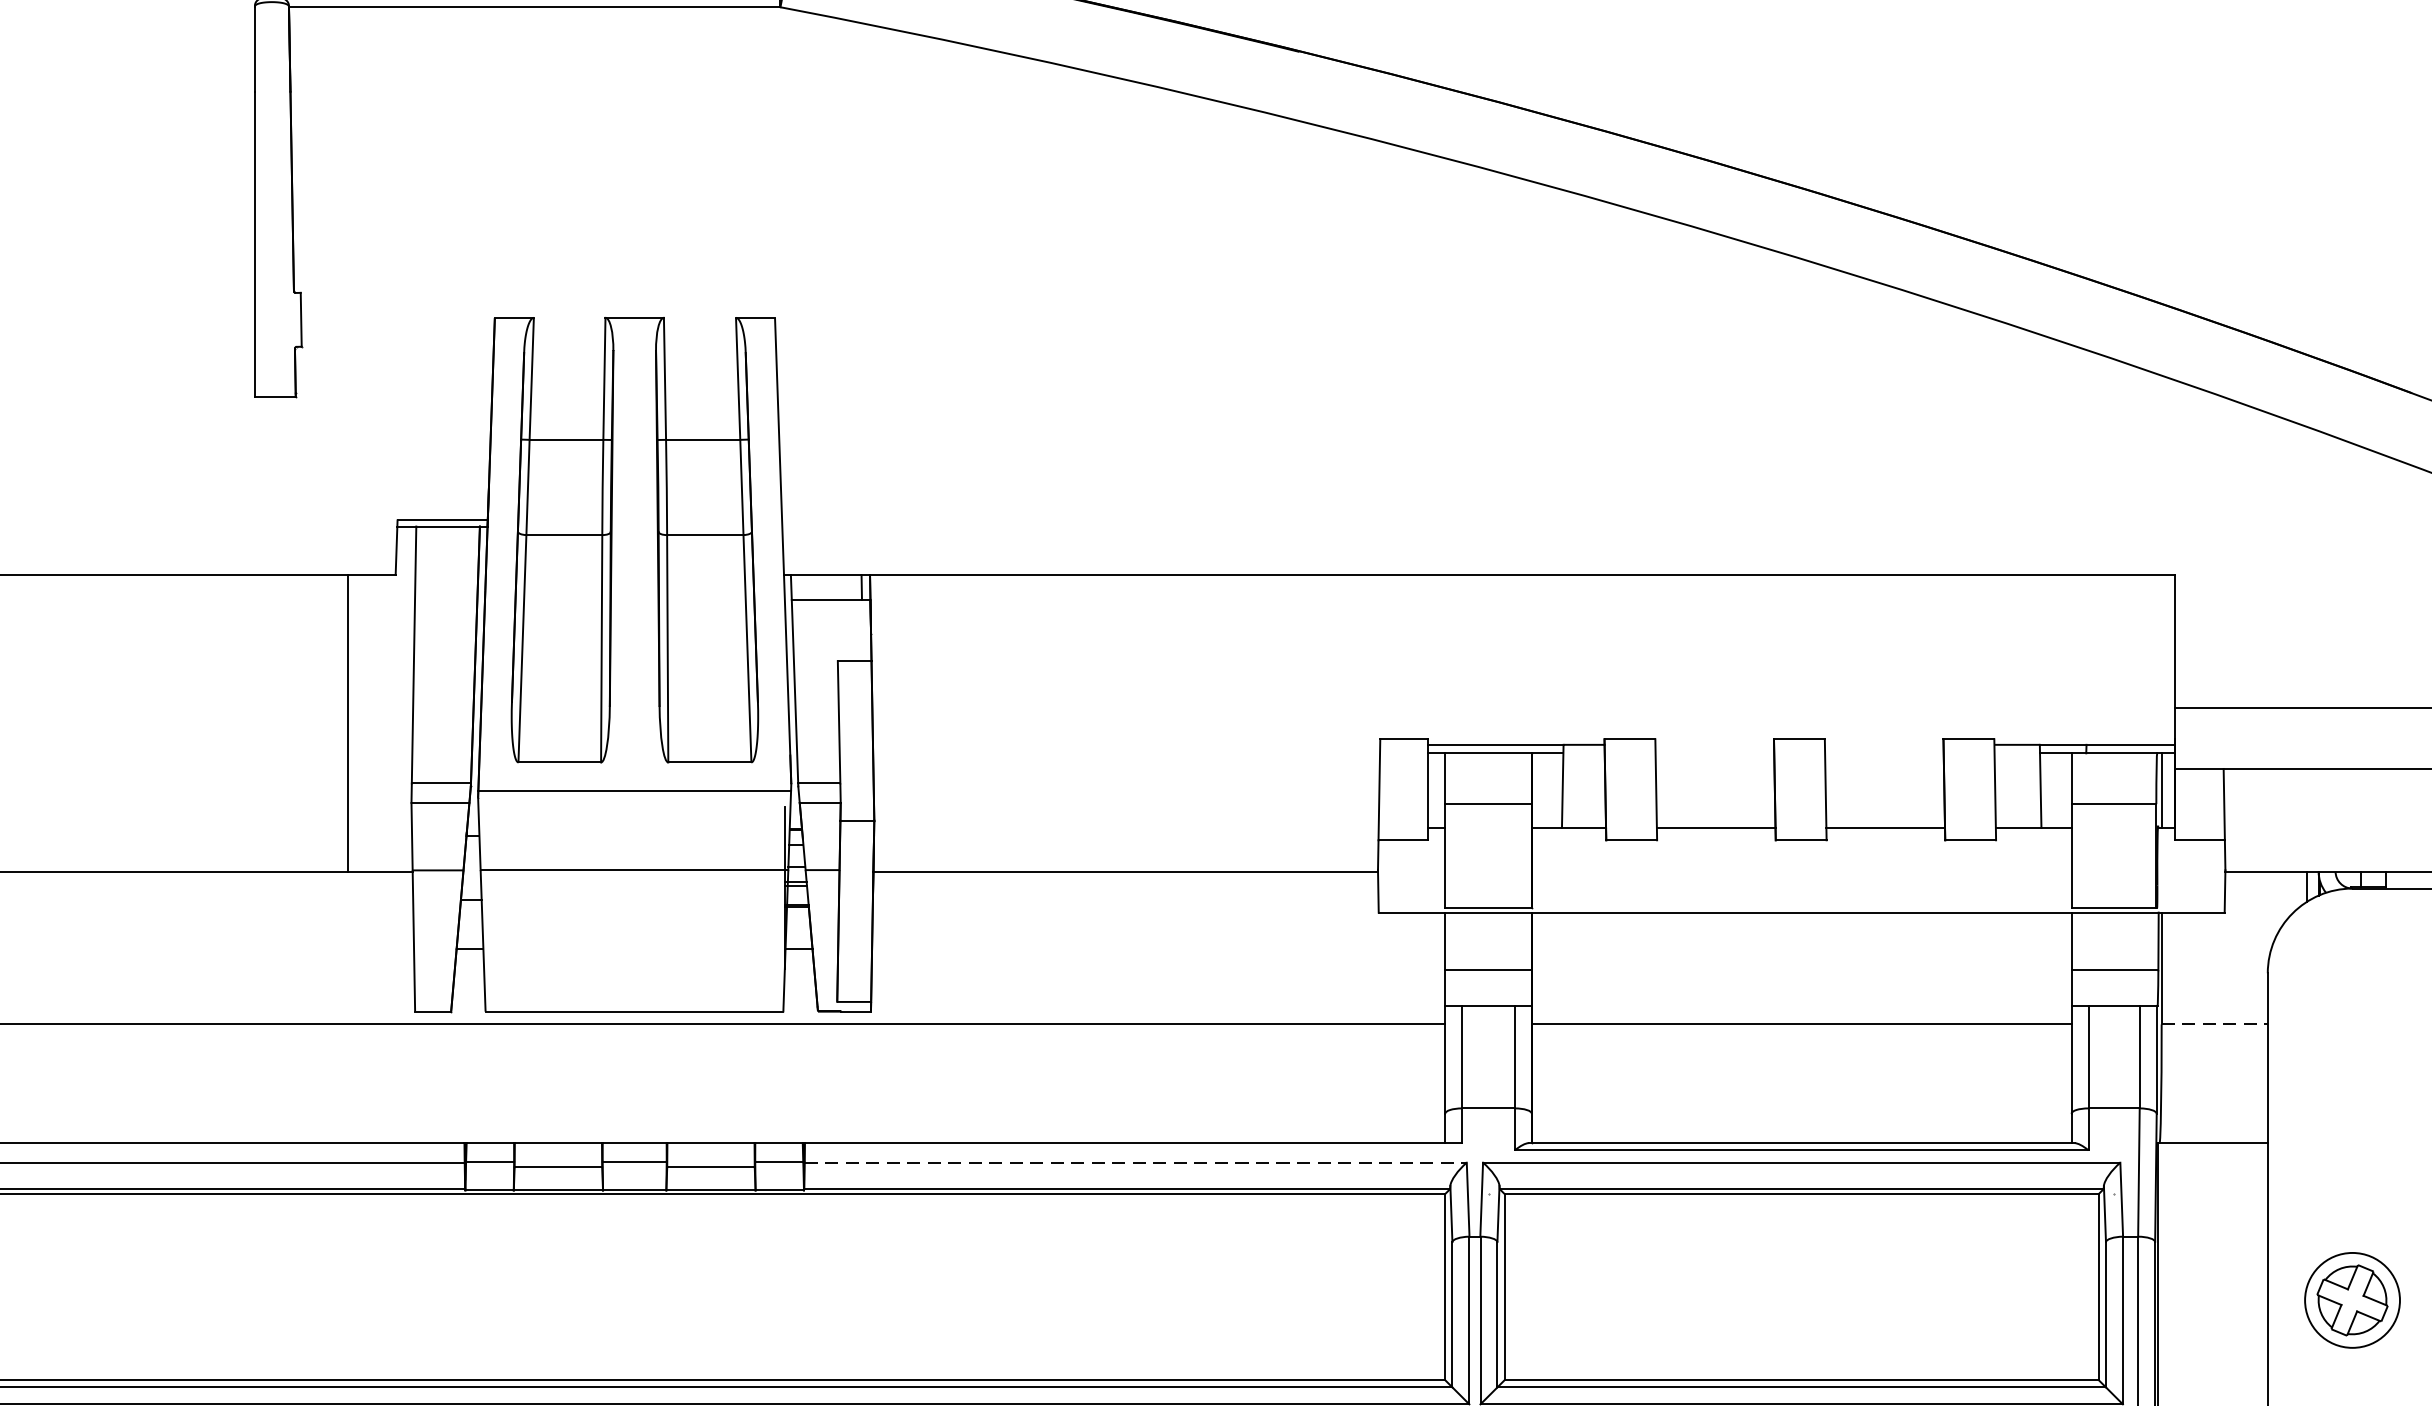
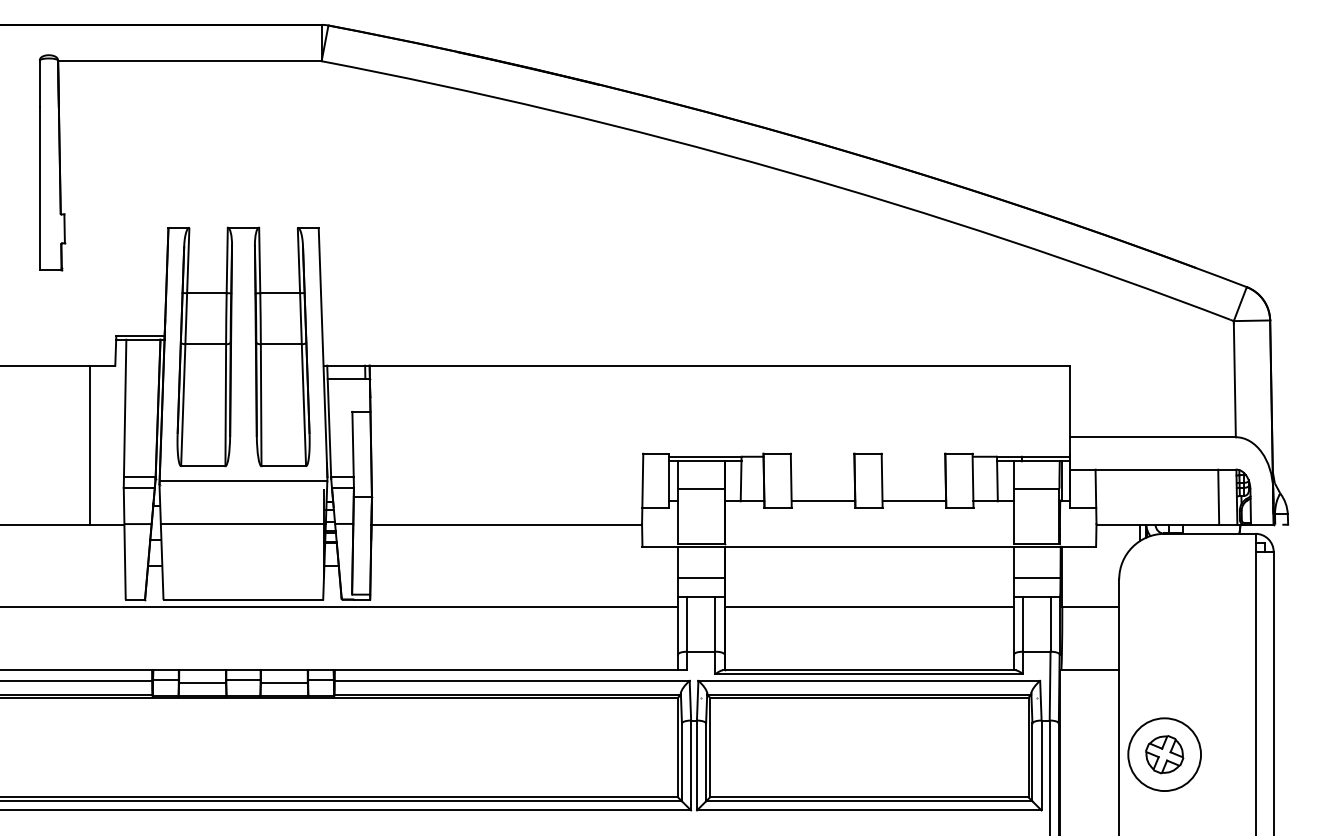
line: (2216, 1024) -> (1091, 606), dashed -> solid
line: (1136, 1162) -> (512, 680), dashed -> solid
circle: (2352, 1300) -> (1164, 754), size x1.43

